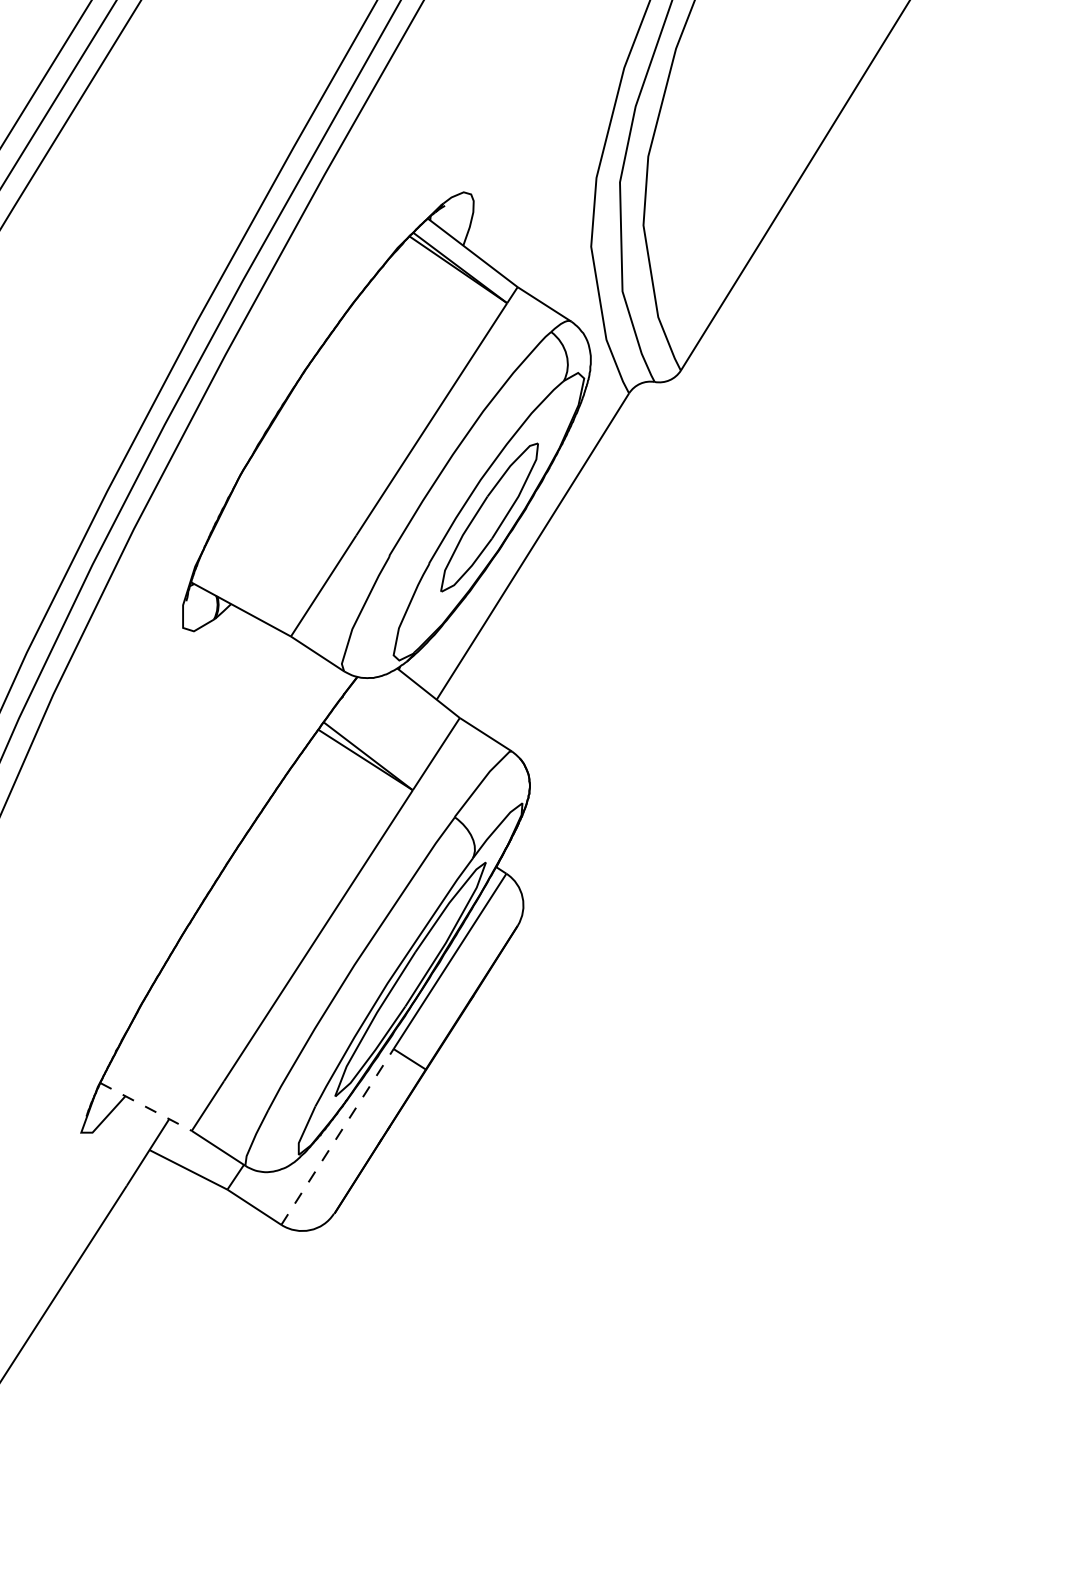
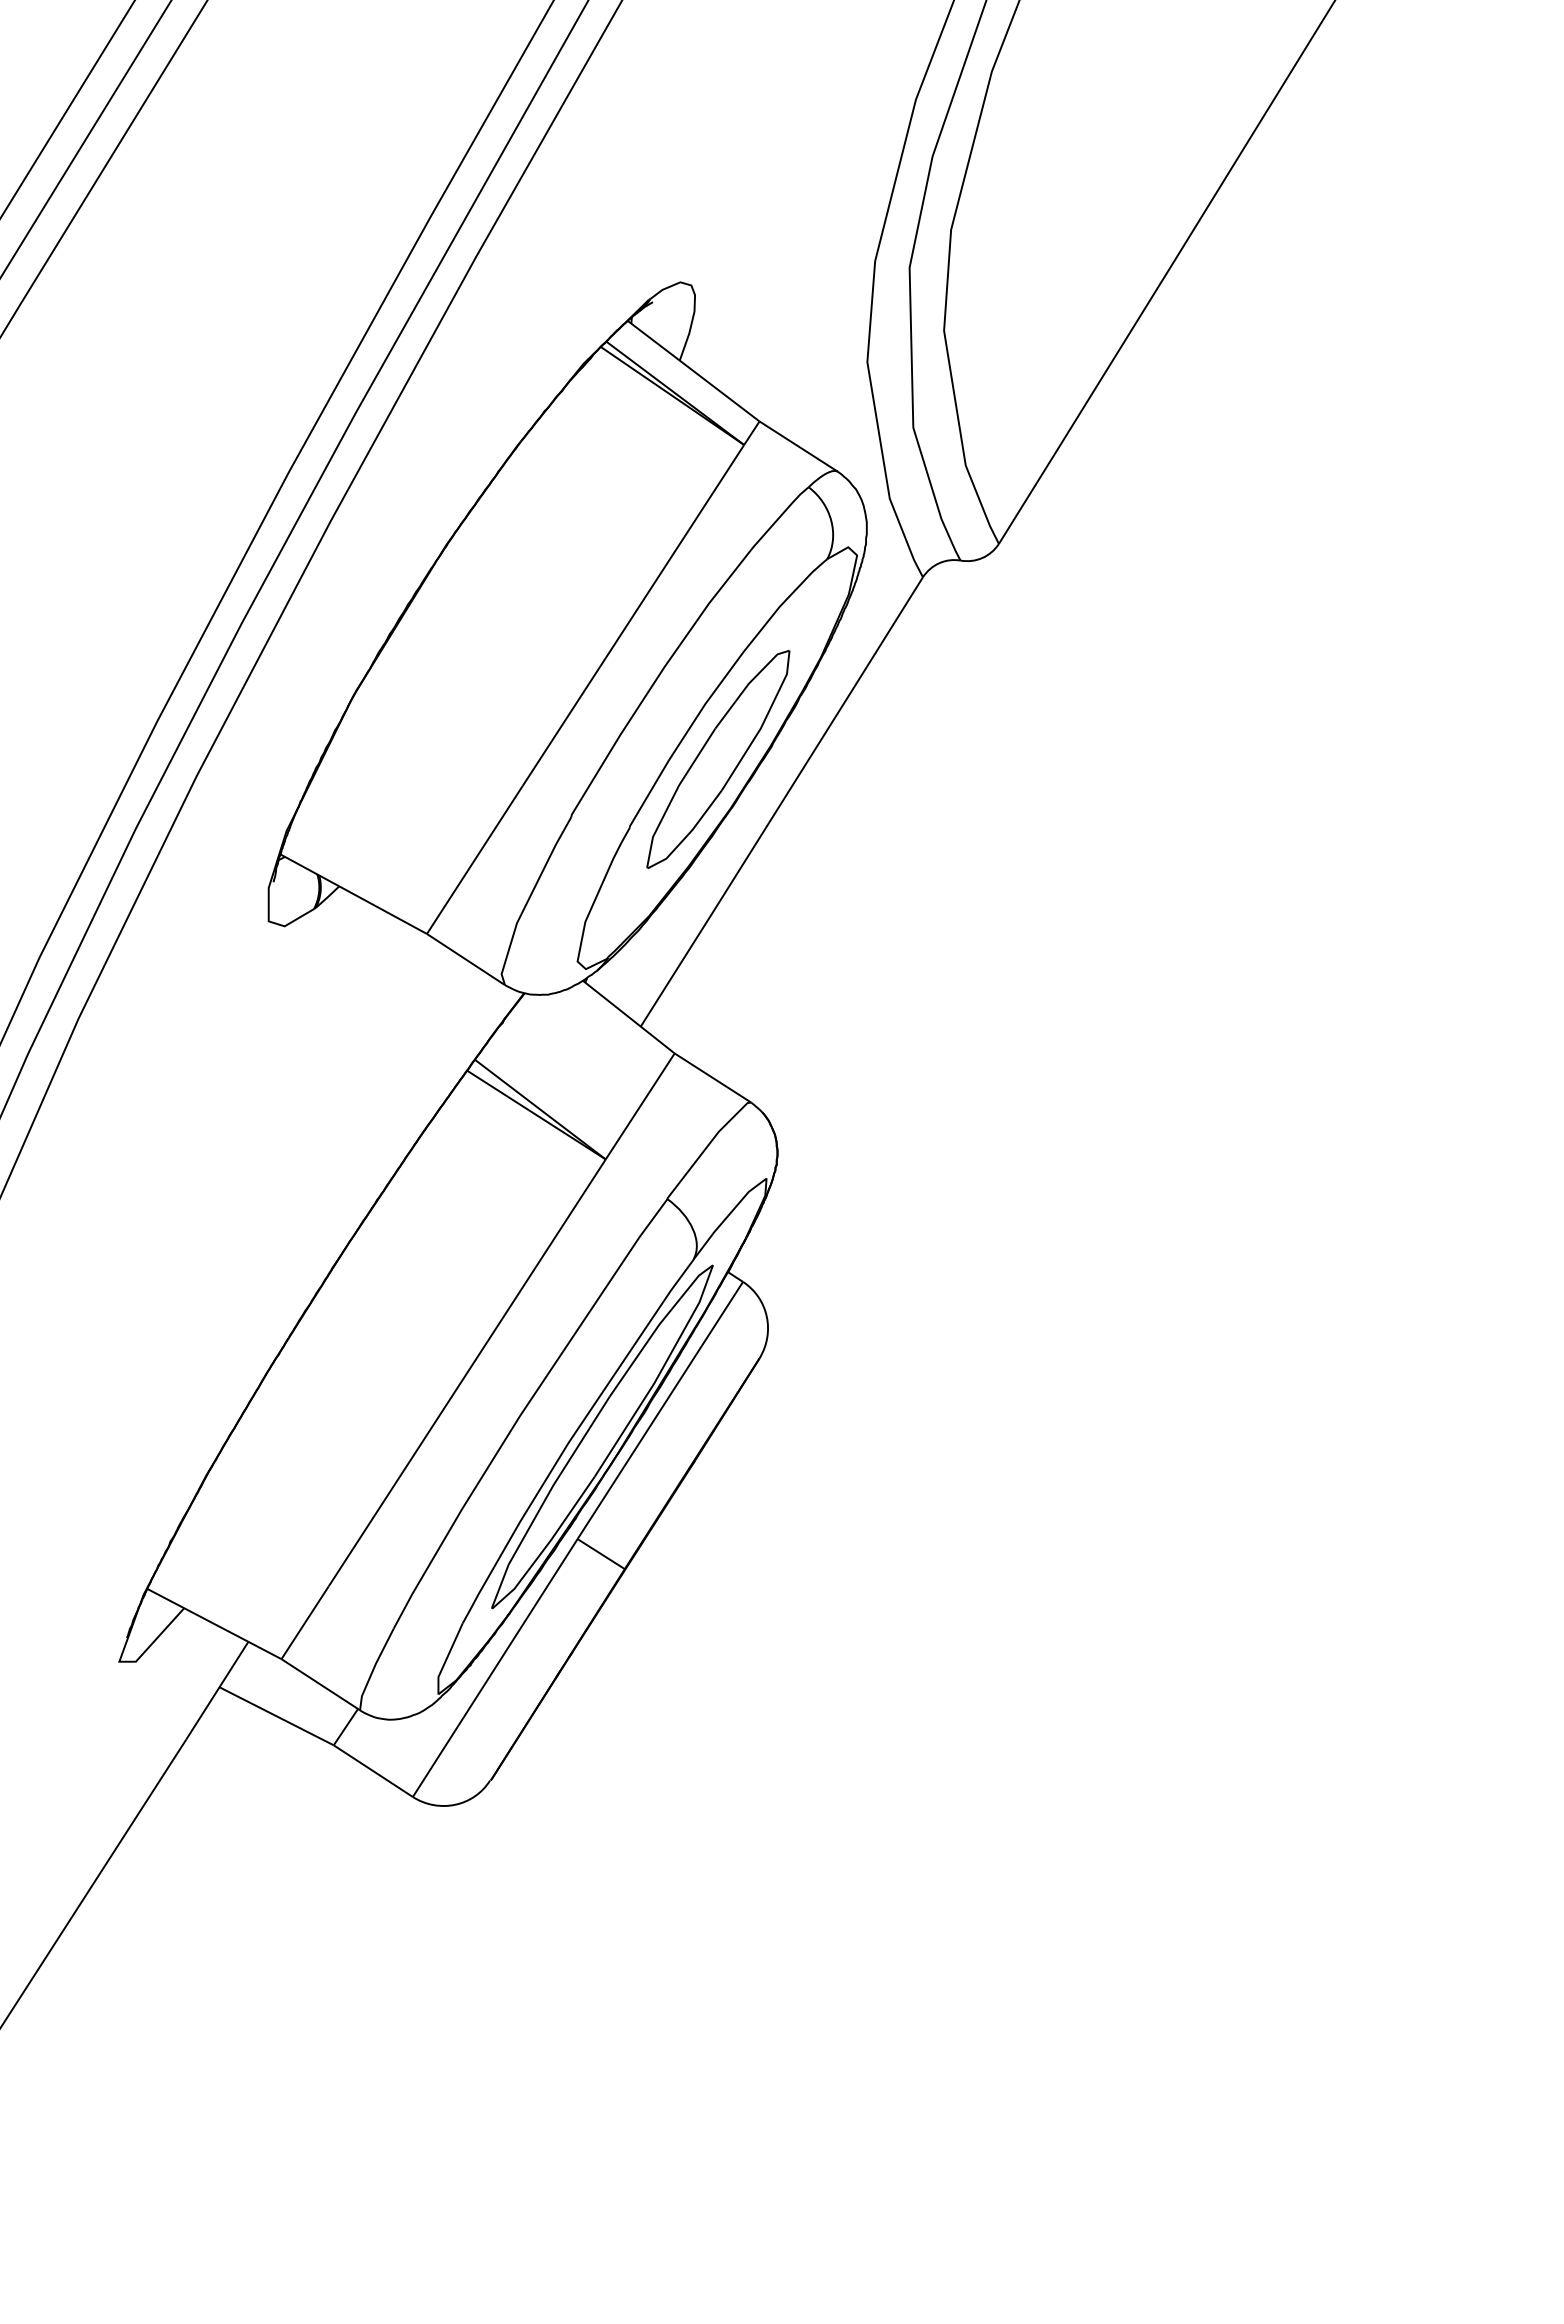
line: (146, 1106) -> (215, 1623), dashed -> solid
line: (337, 1136) -> (495, 1667), dashed -> solid

